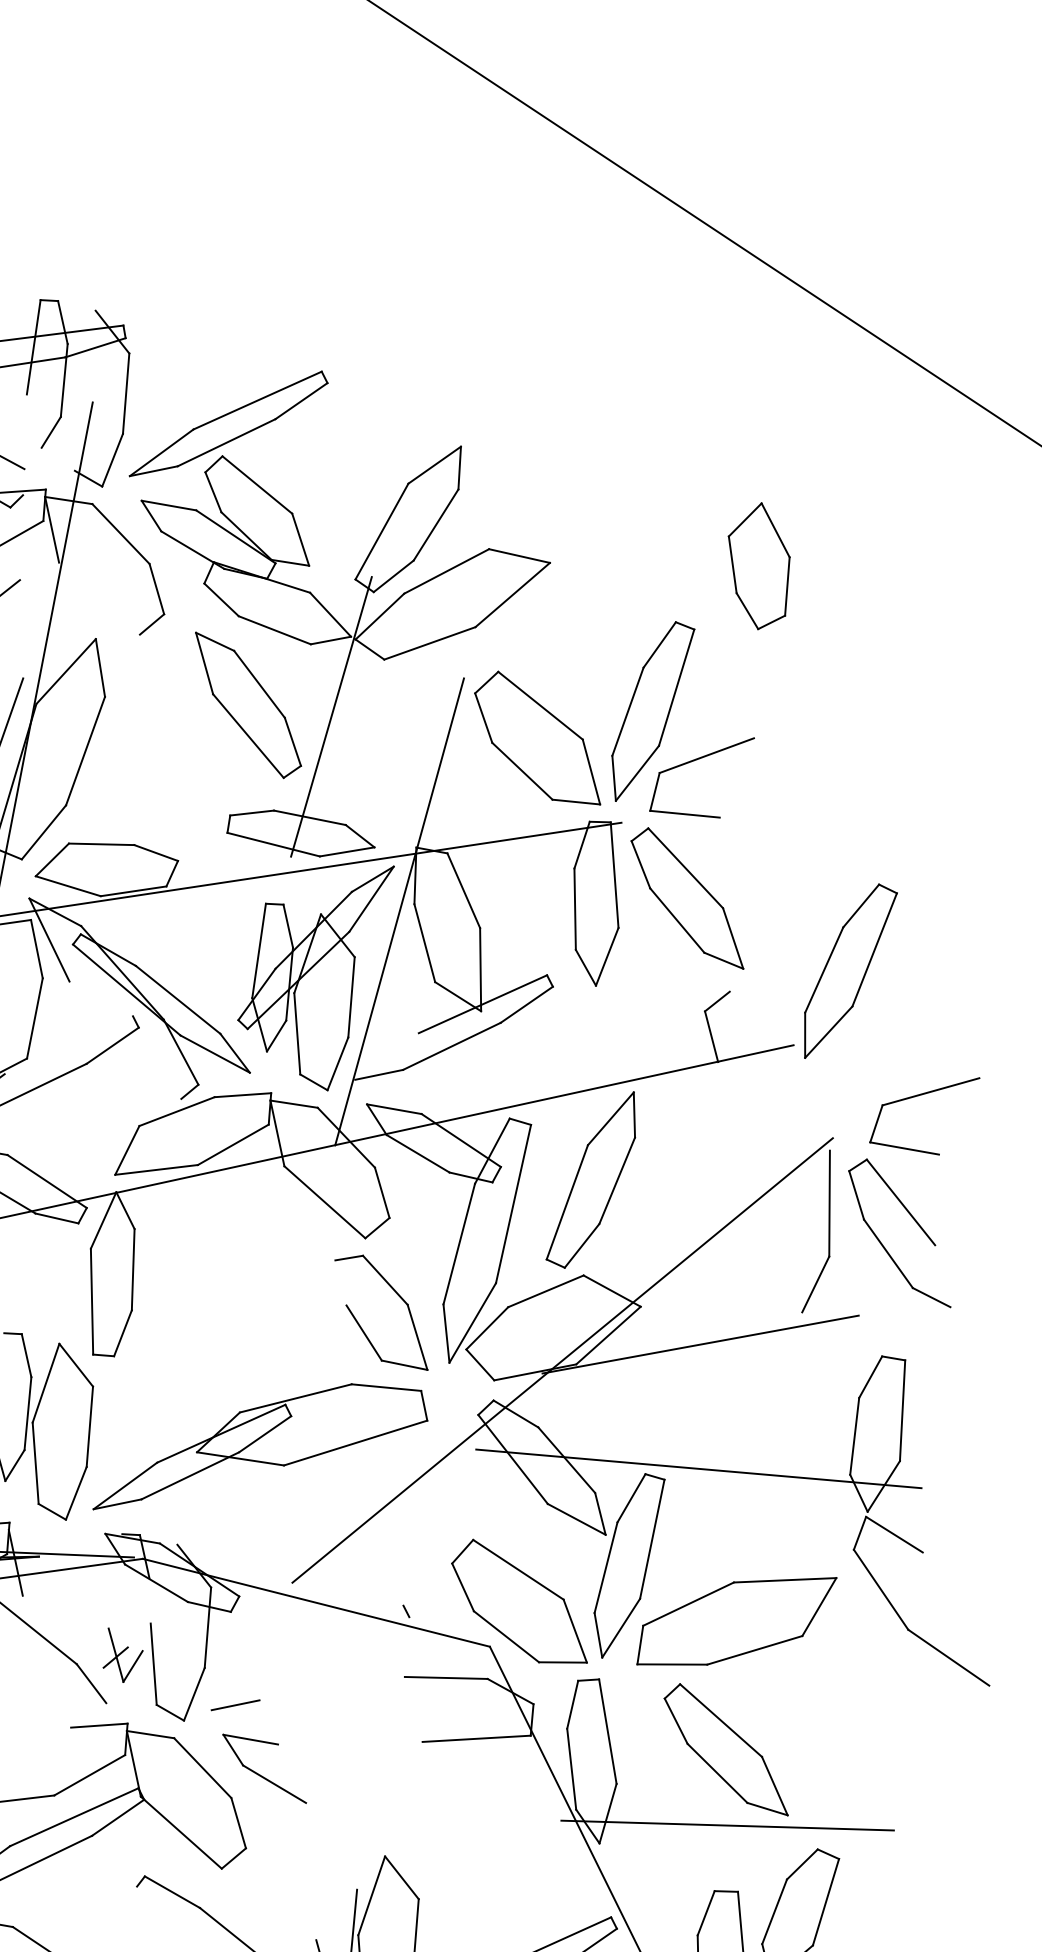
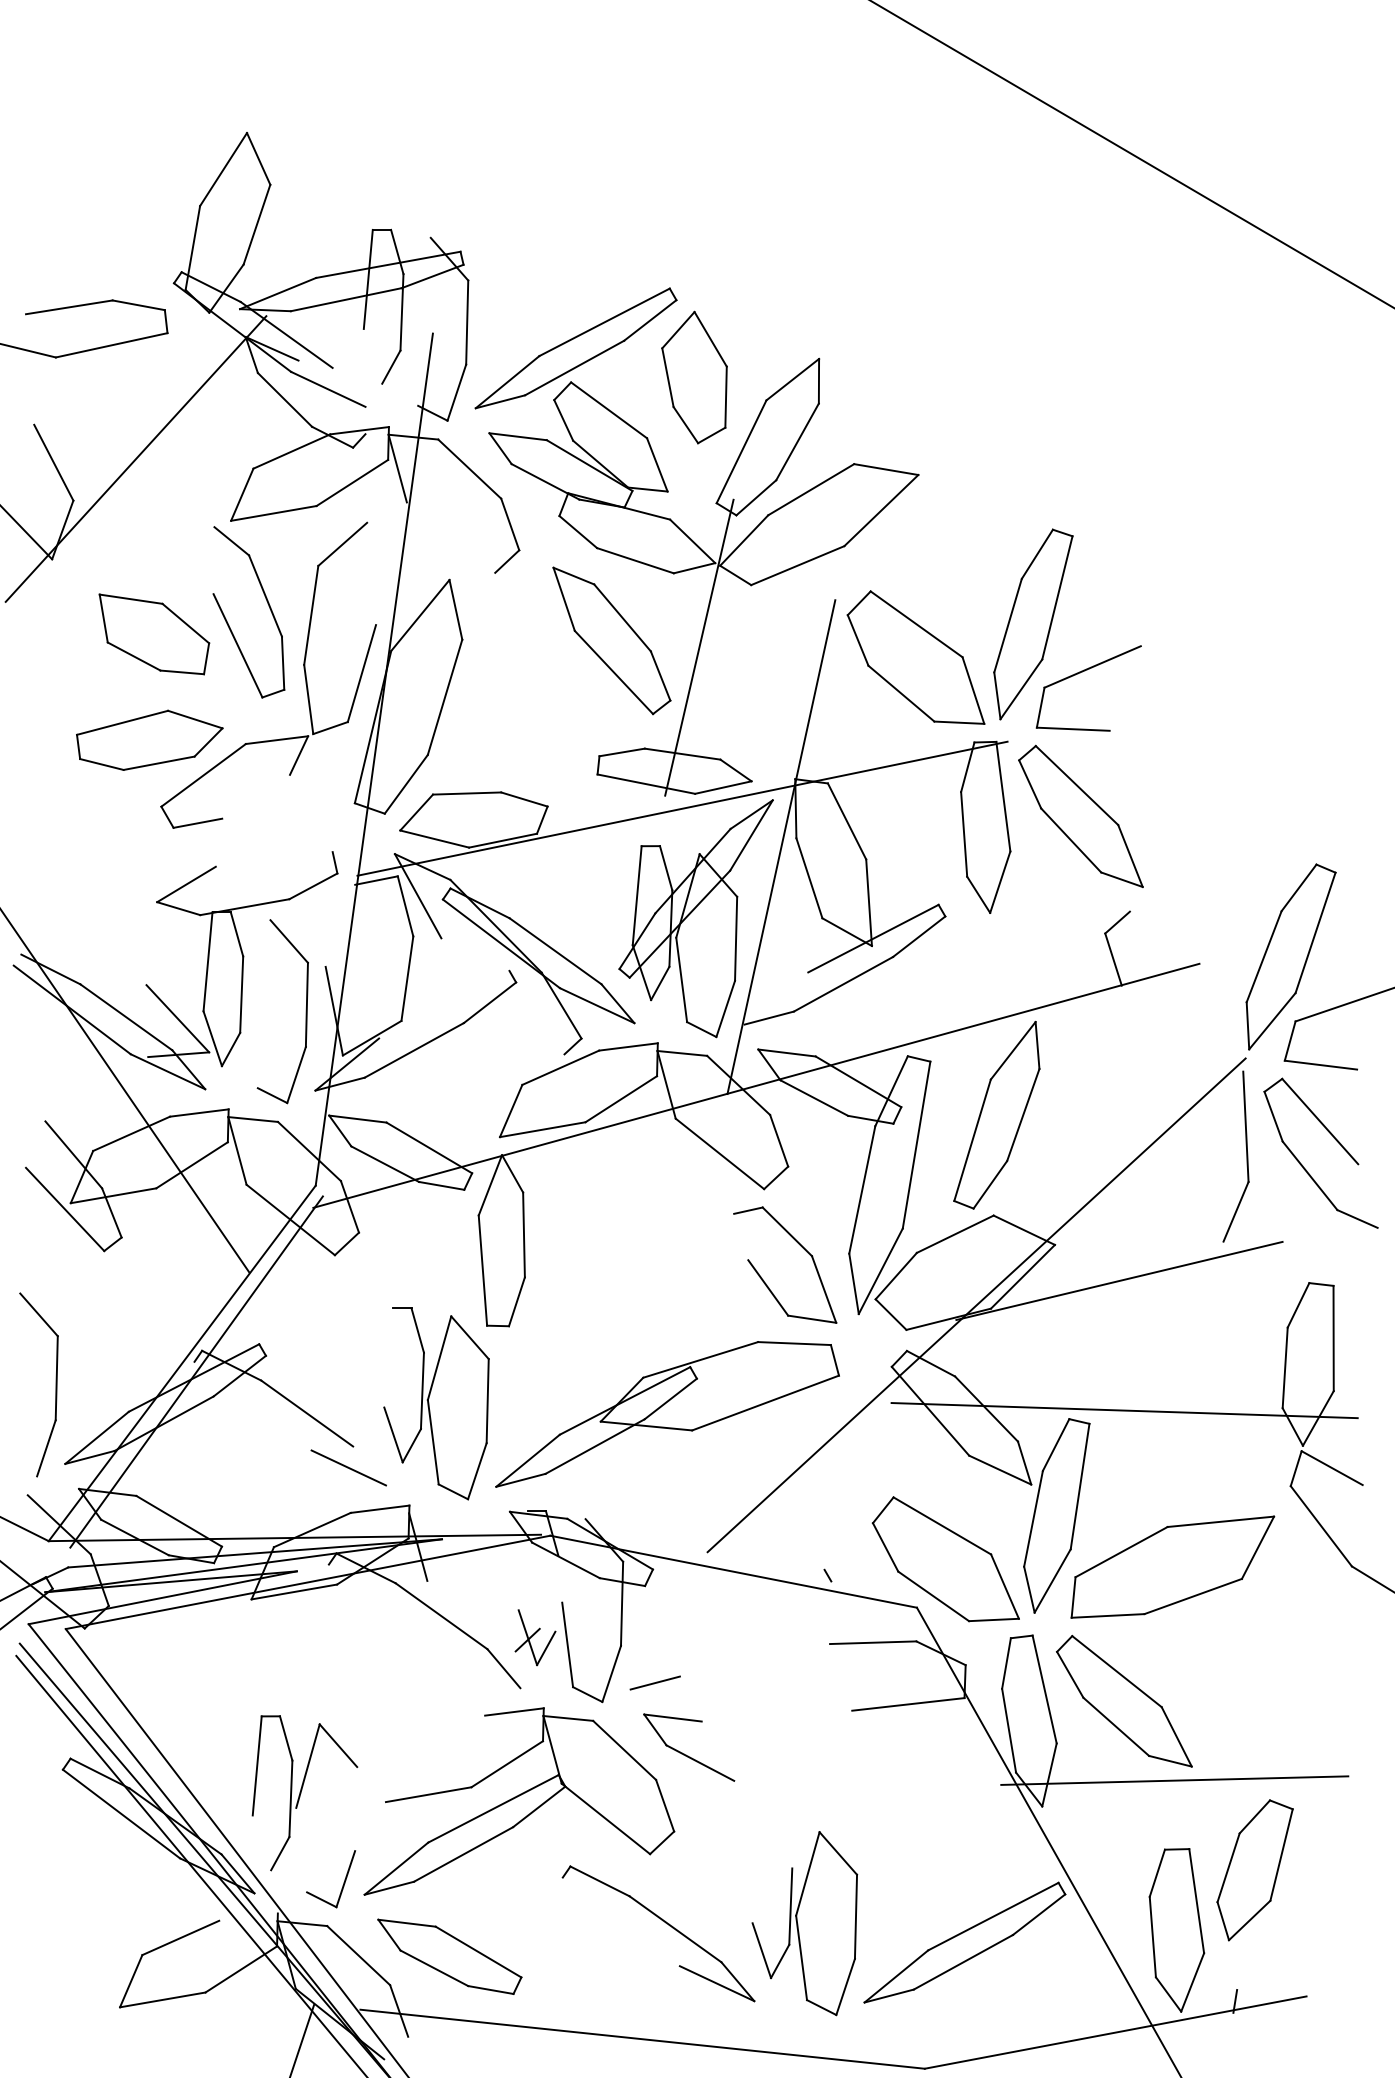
part: (758, 566) -> (694, 377), moved
part: (849, 971) -> (1290, 956), moved
part: (726, 1749) -> (1124, 1701), moved

